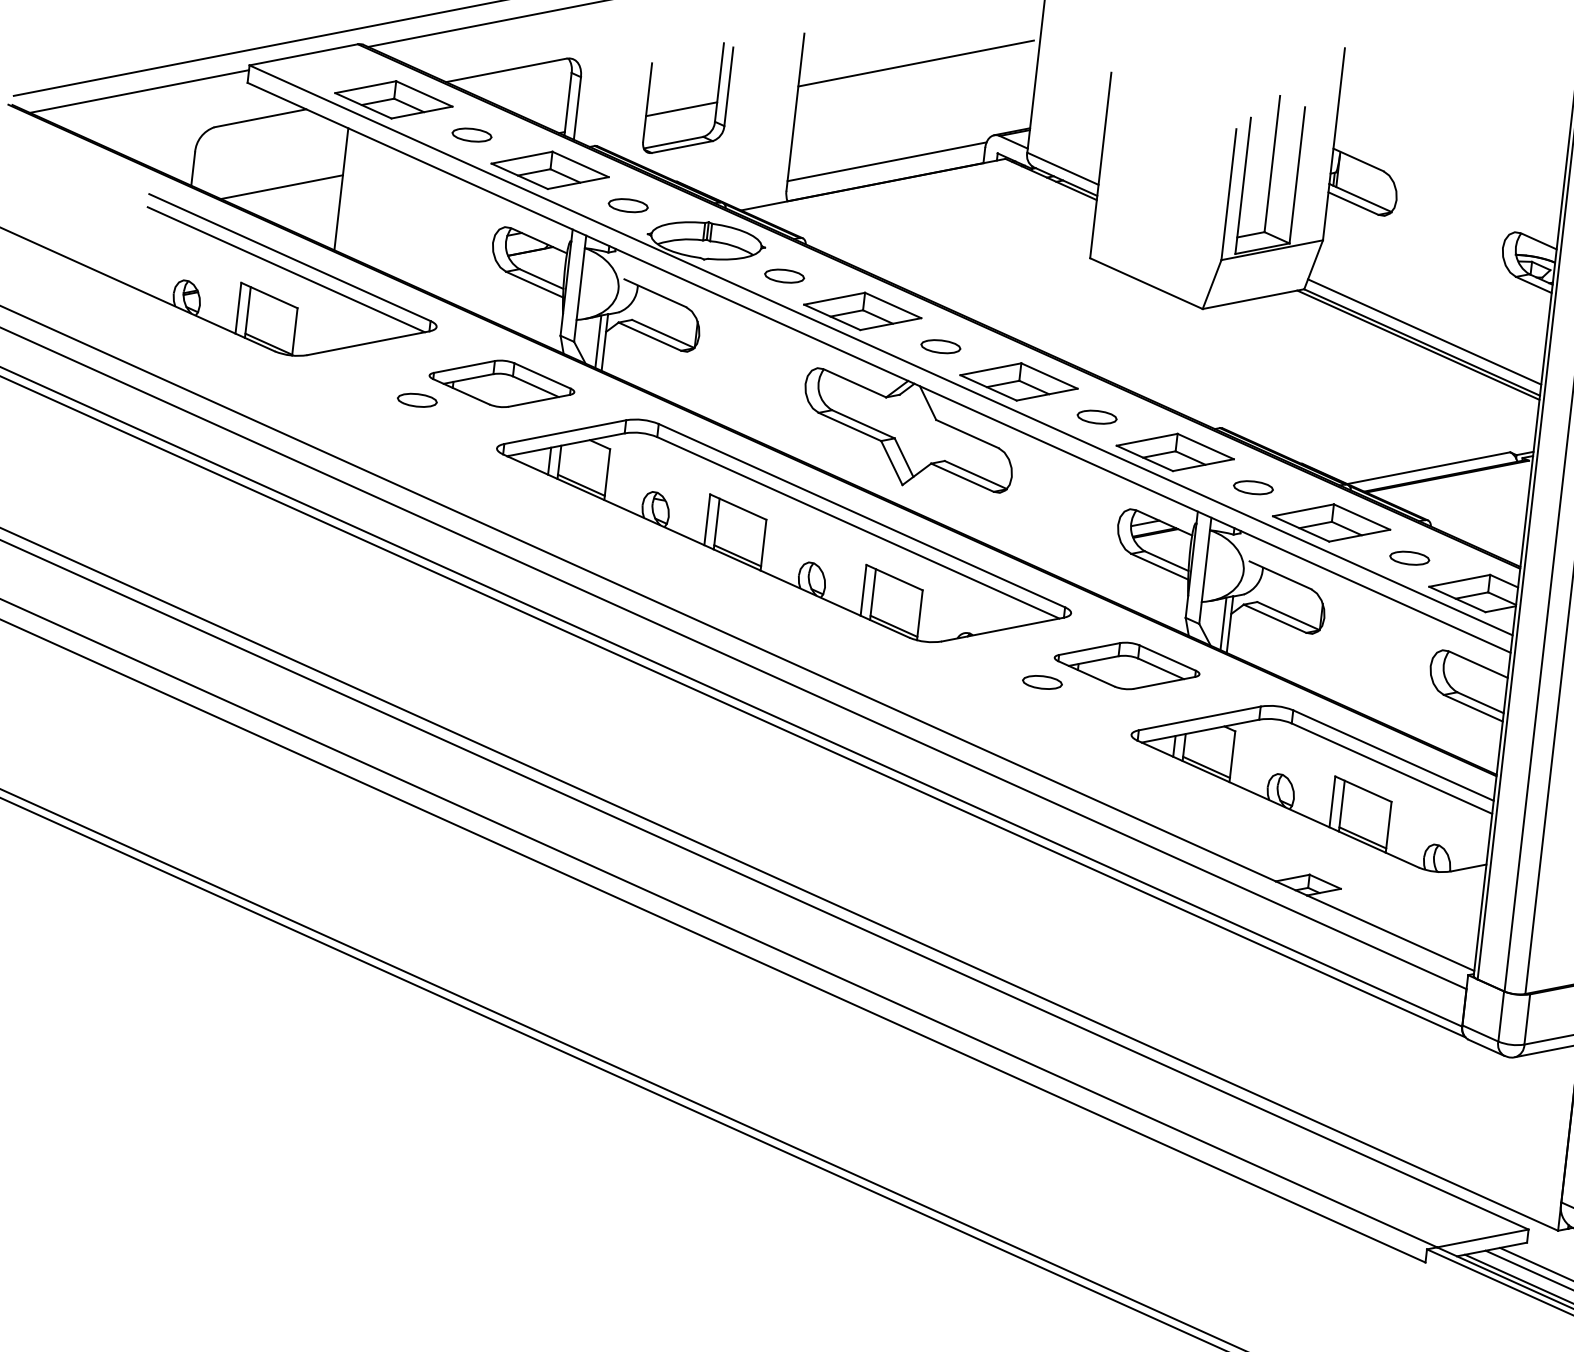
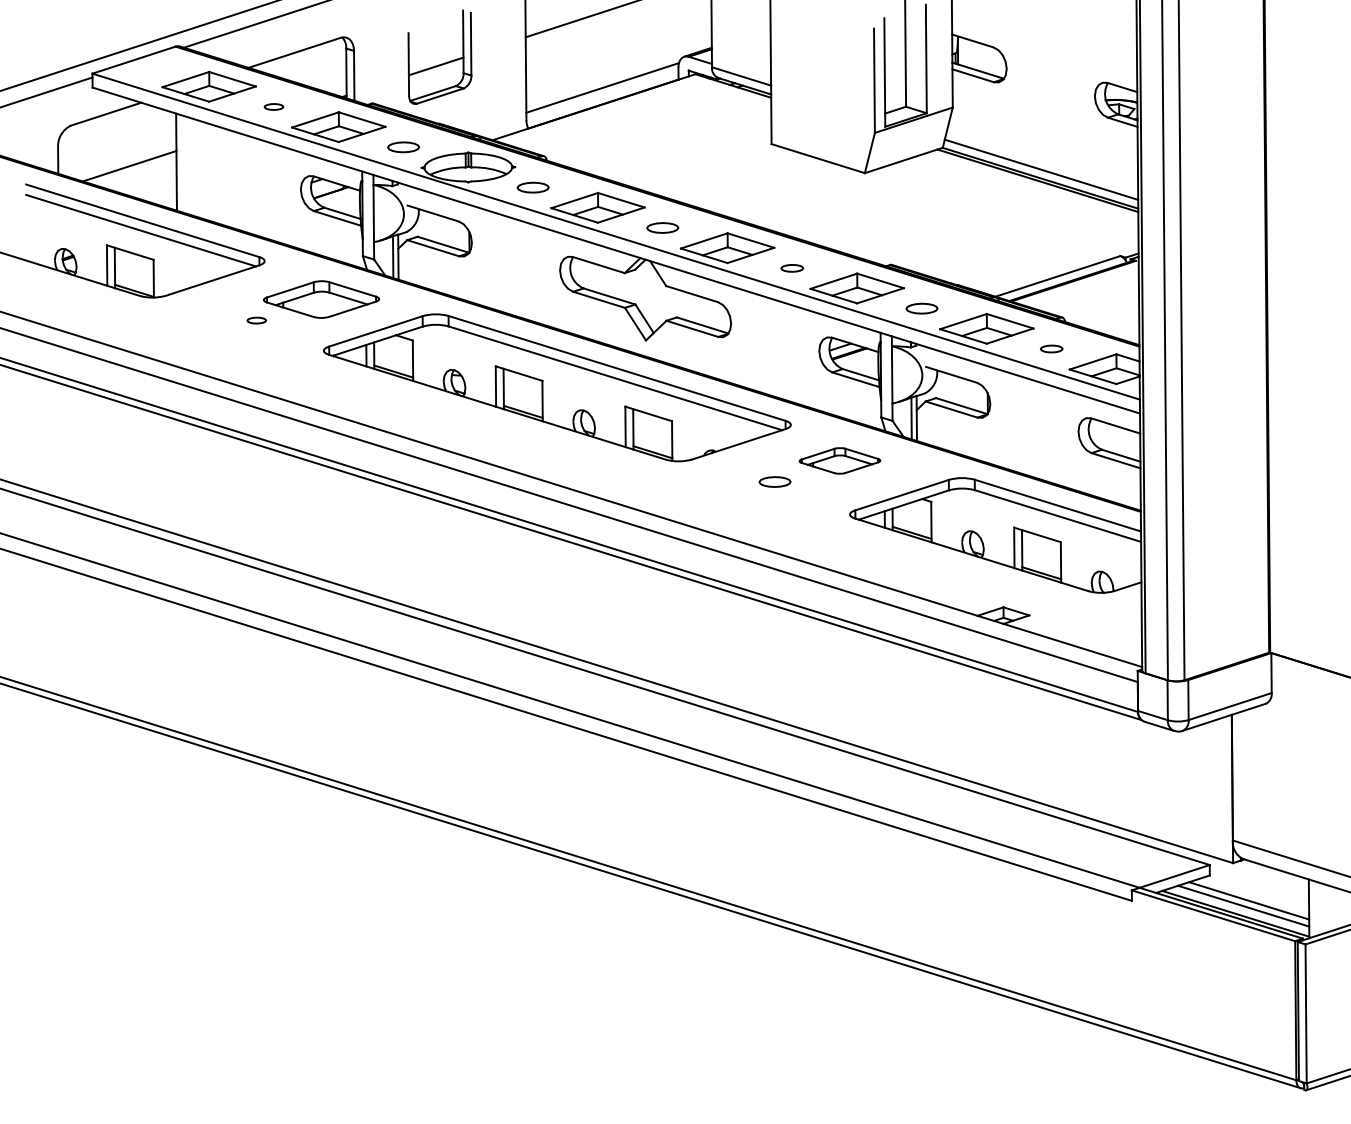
part: (471, 134) -> (273, 106), size x0.6
part: (417, 400) -> (256, 320), size x0.6
part: (1096, 417) -> (791, 268), size x0.7
part: (1409, 557) -> (1051, 348), size x0.7
part: (1126, 665) -> (839, 460), size x0.7

